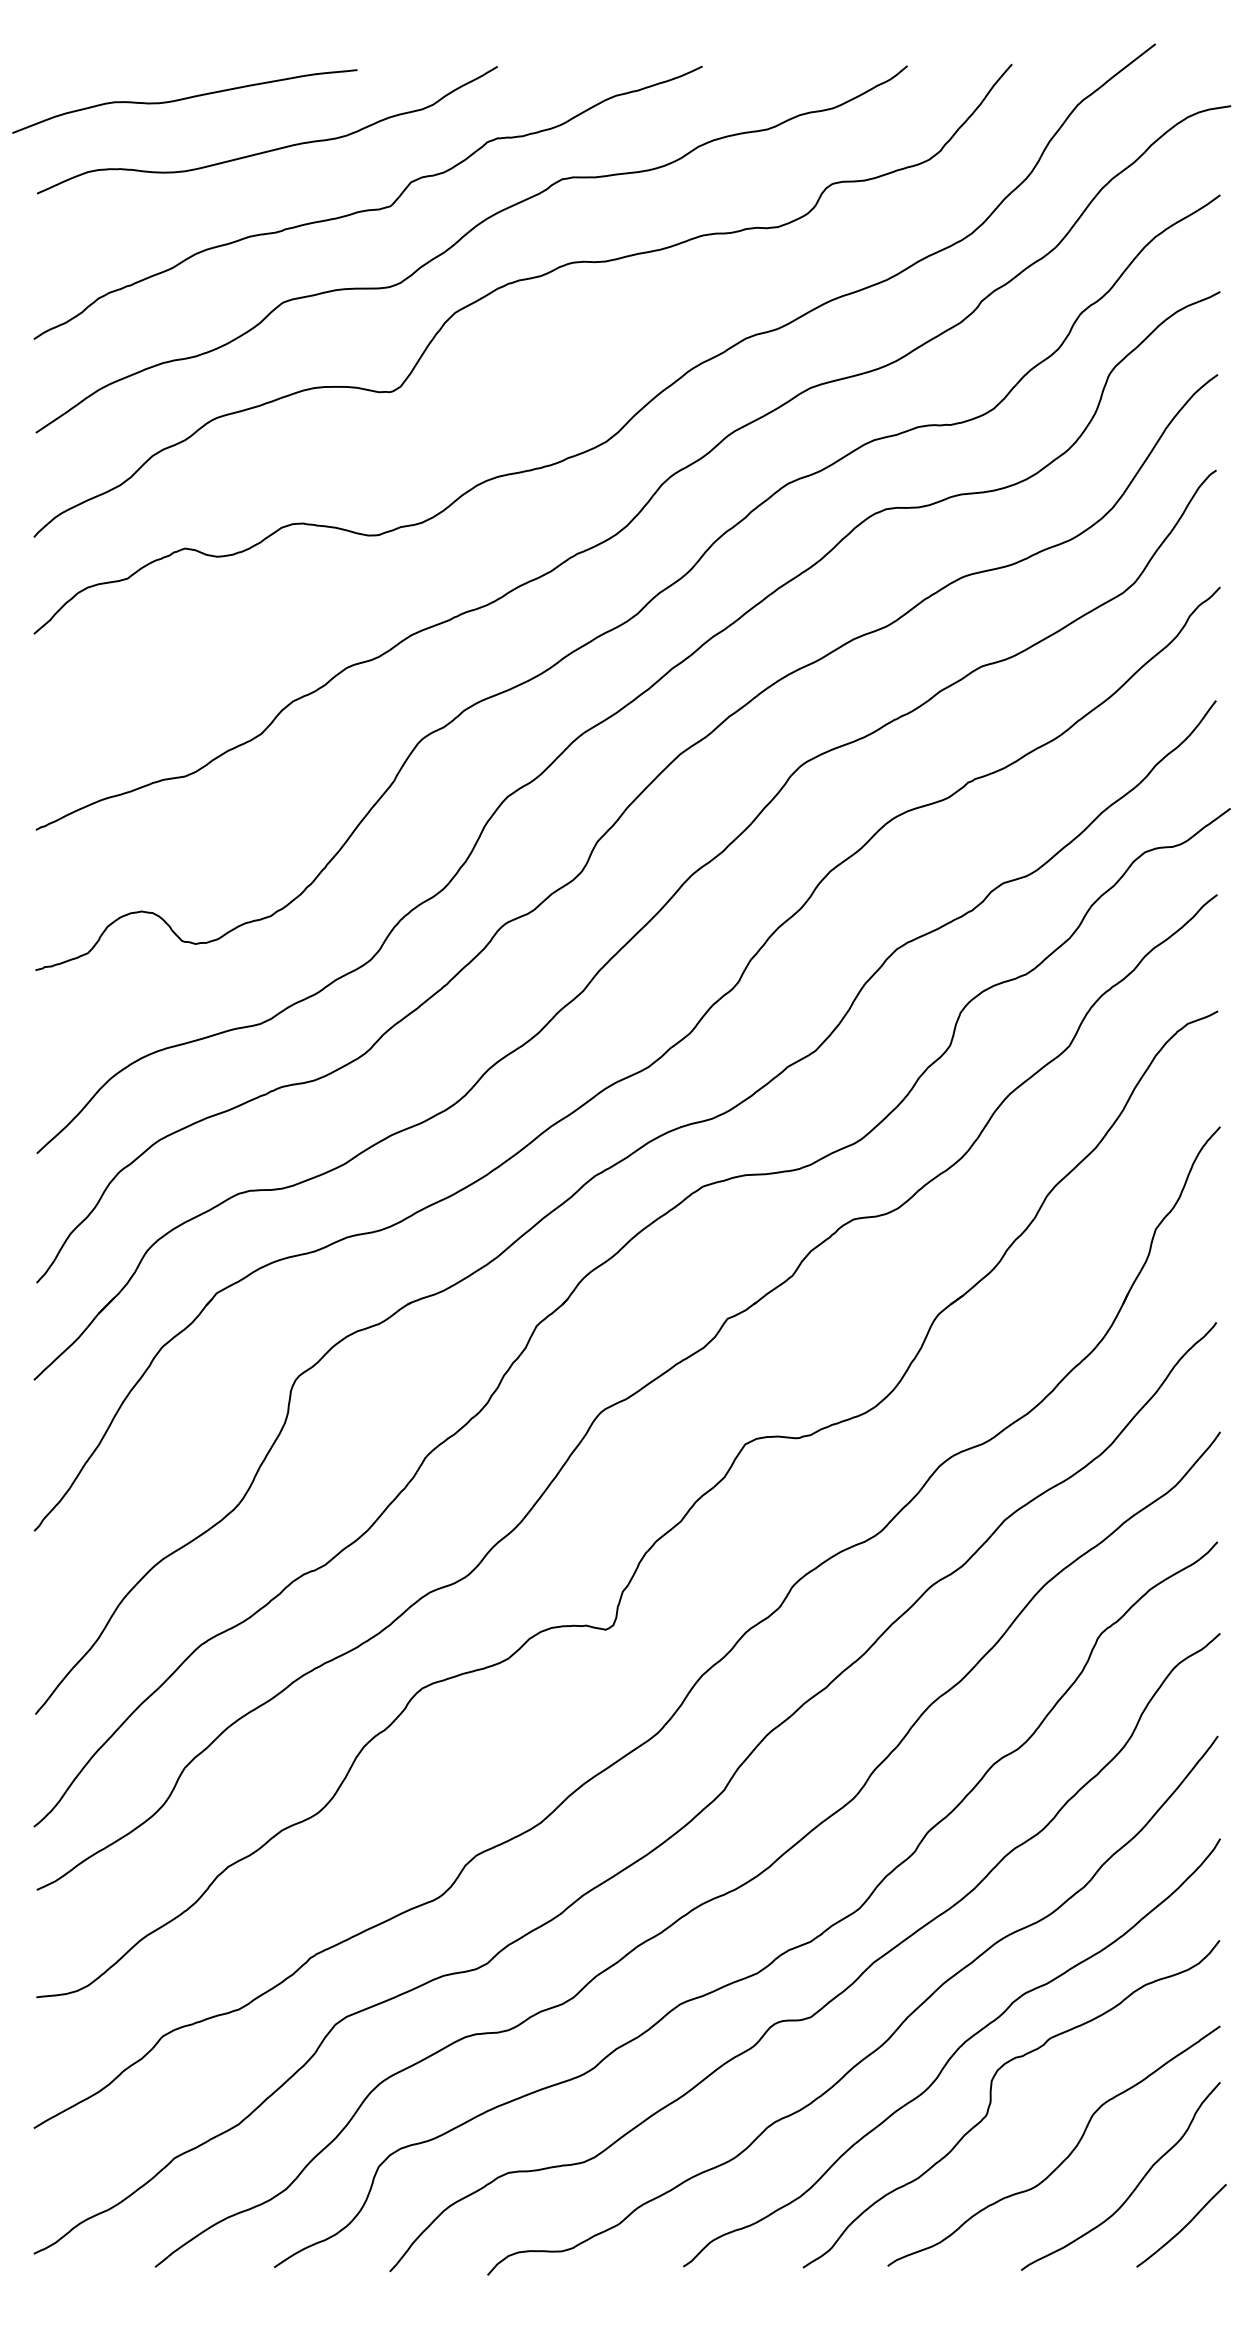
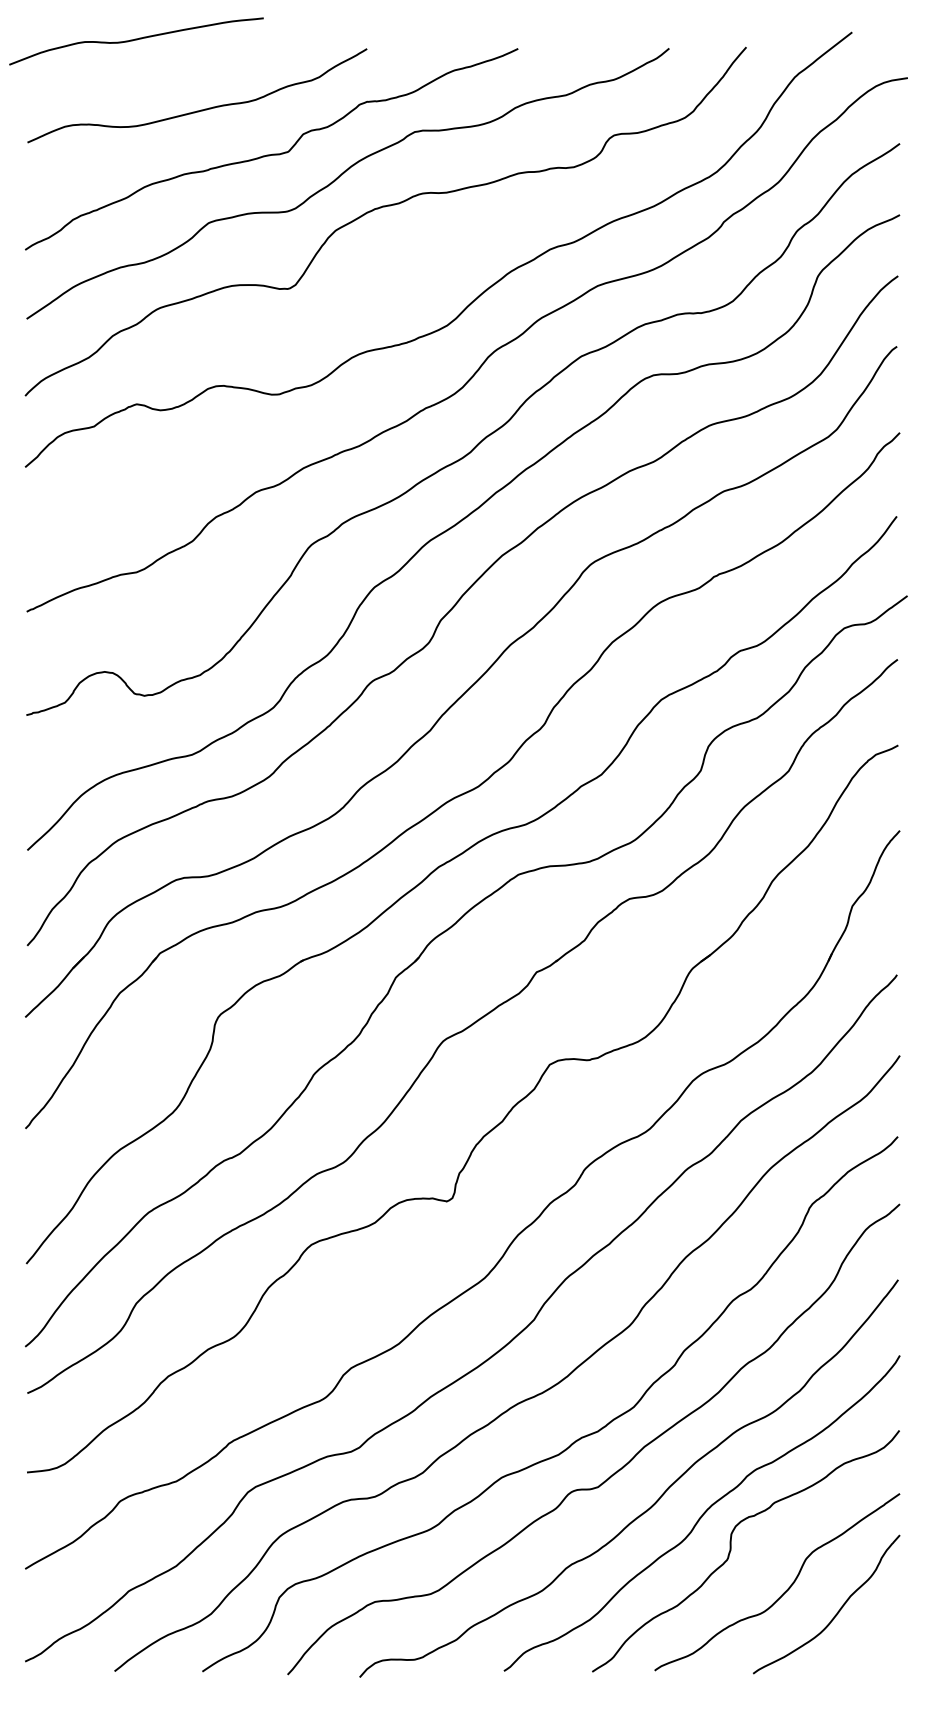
curve: (184, 99) -> (136, 40), moved
curve: (1183, 2227) -> (872, 1642), removed

